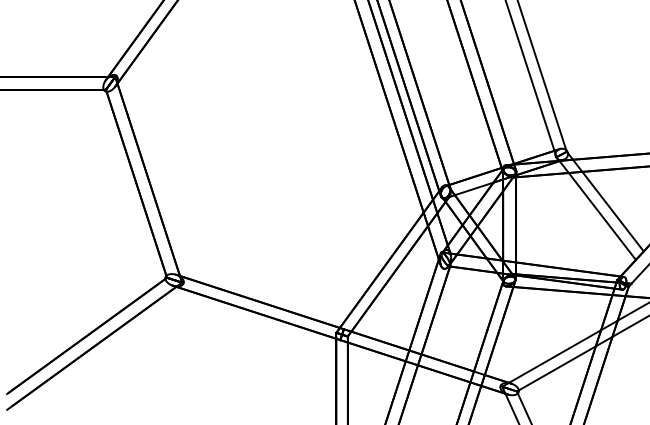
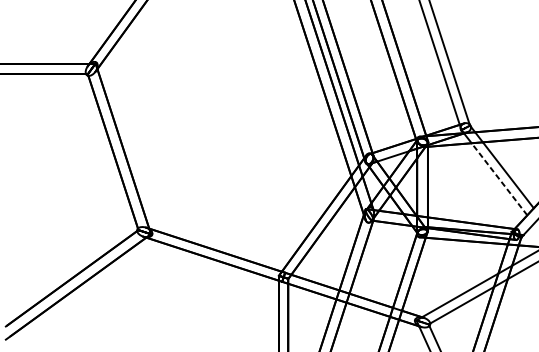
line: (602, 216) -> (499, 179), solid -> dashed

